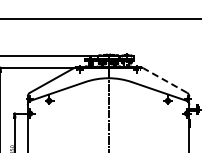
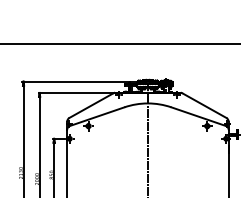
line: (165, 80) -> (204, 105), dashed -> solid

